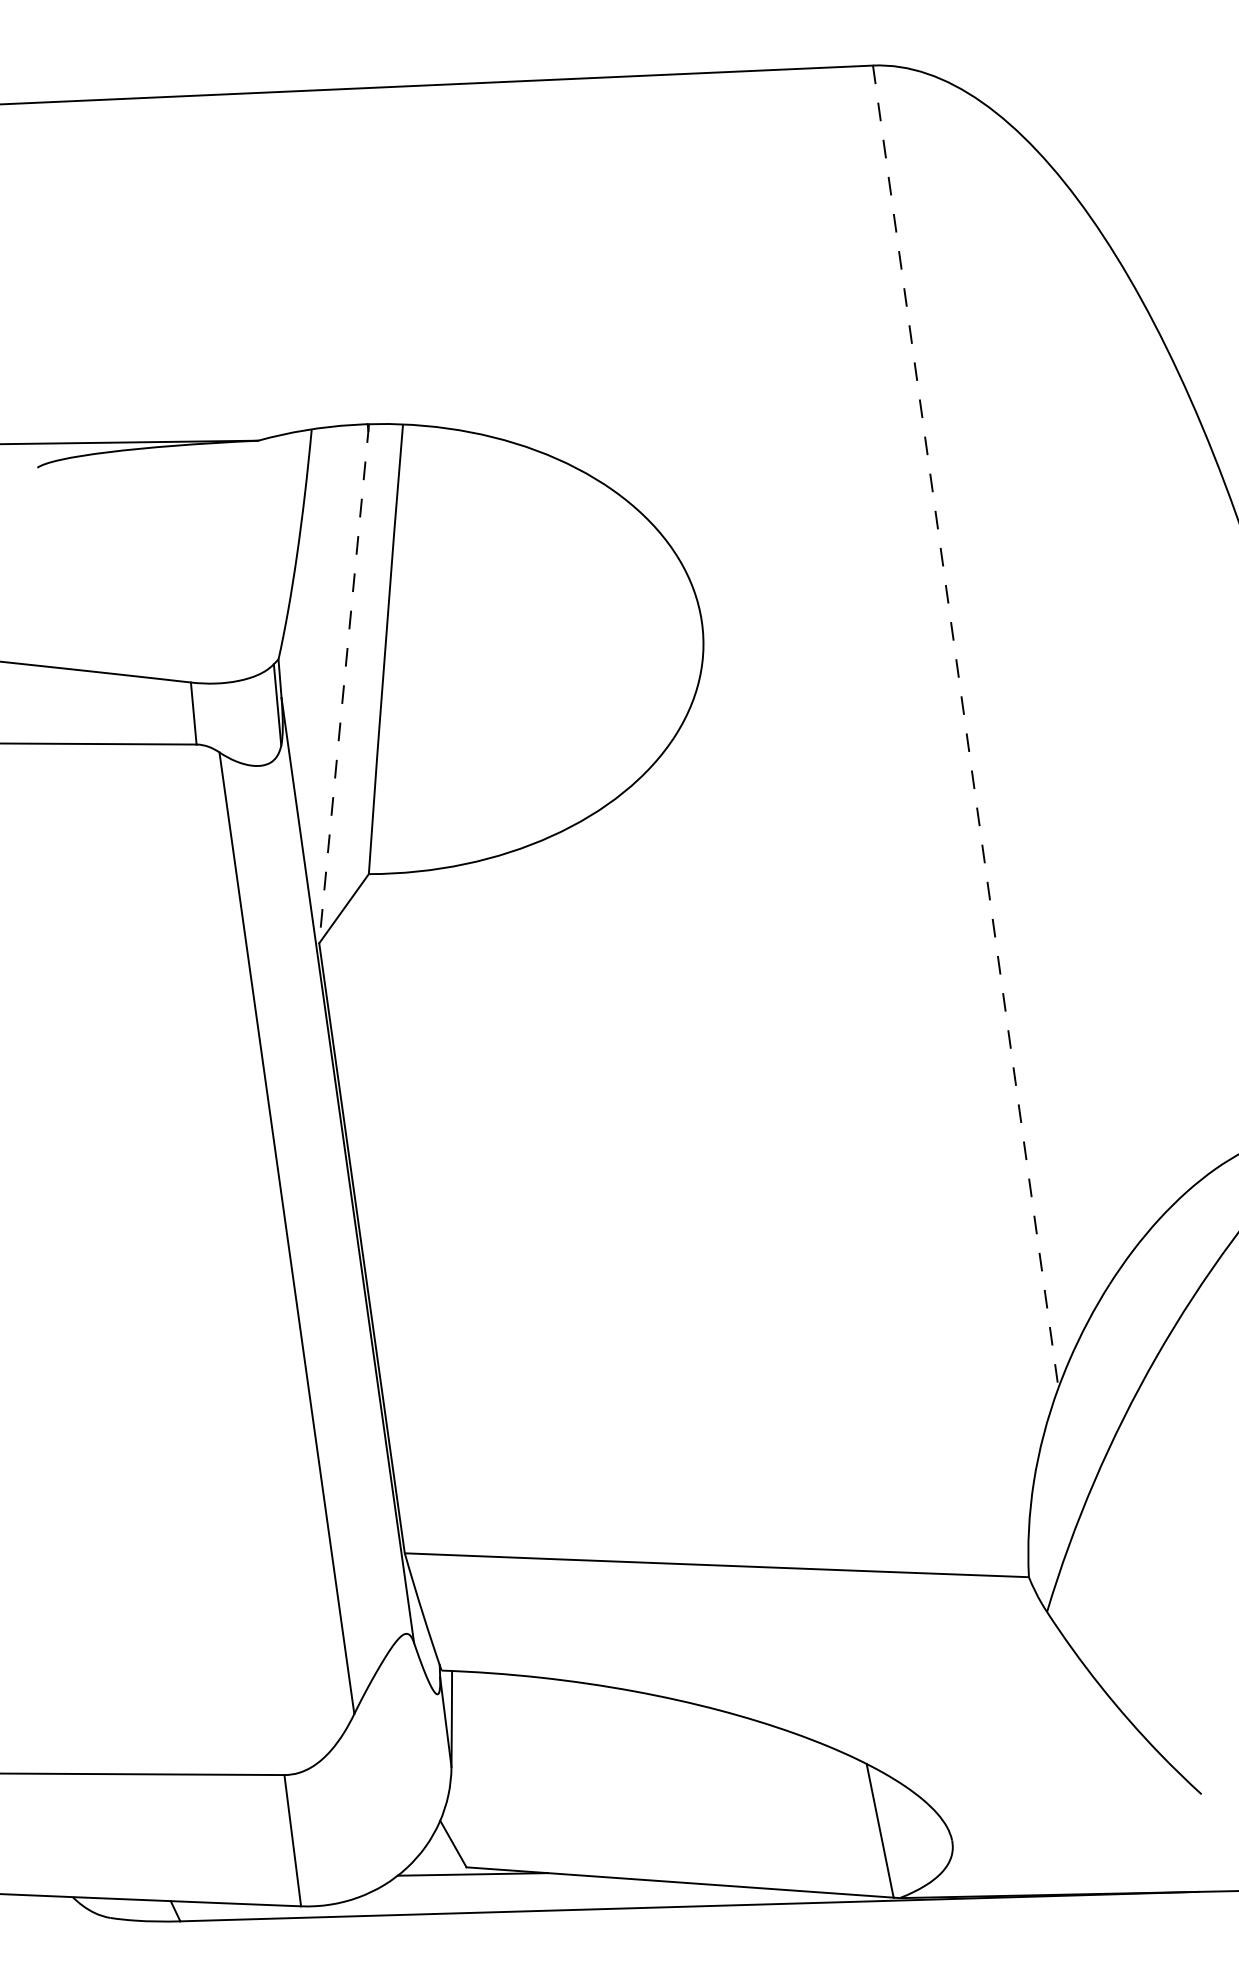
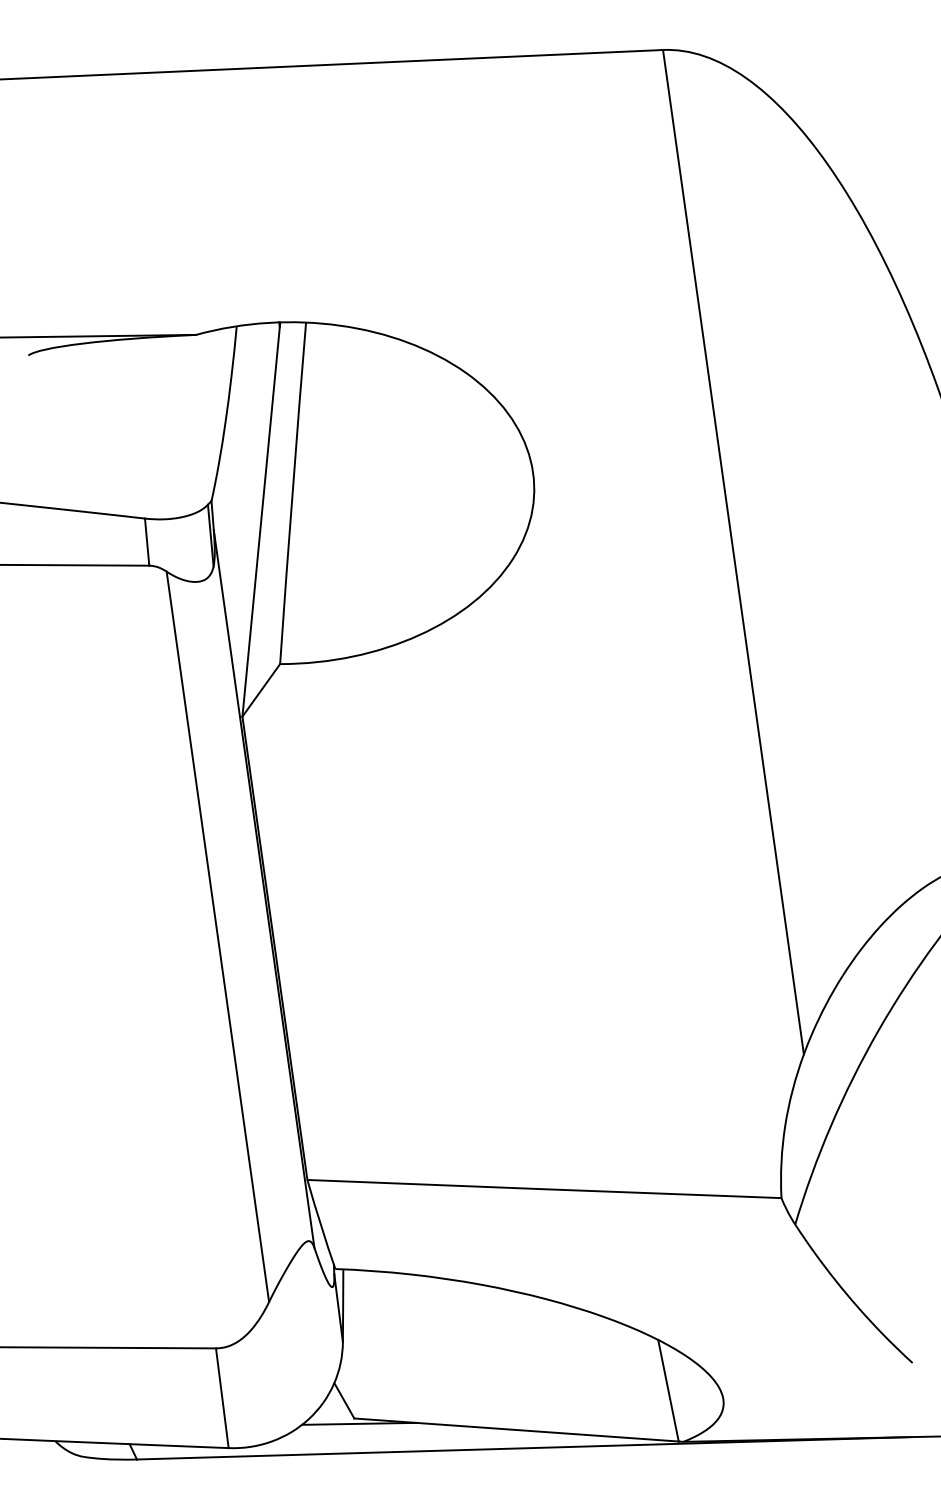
line: (344, 685) -> (261, 520), dashed -> solid
line: (965, 727) -> (733, 552), dashed -> solid

